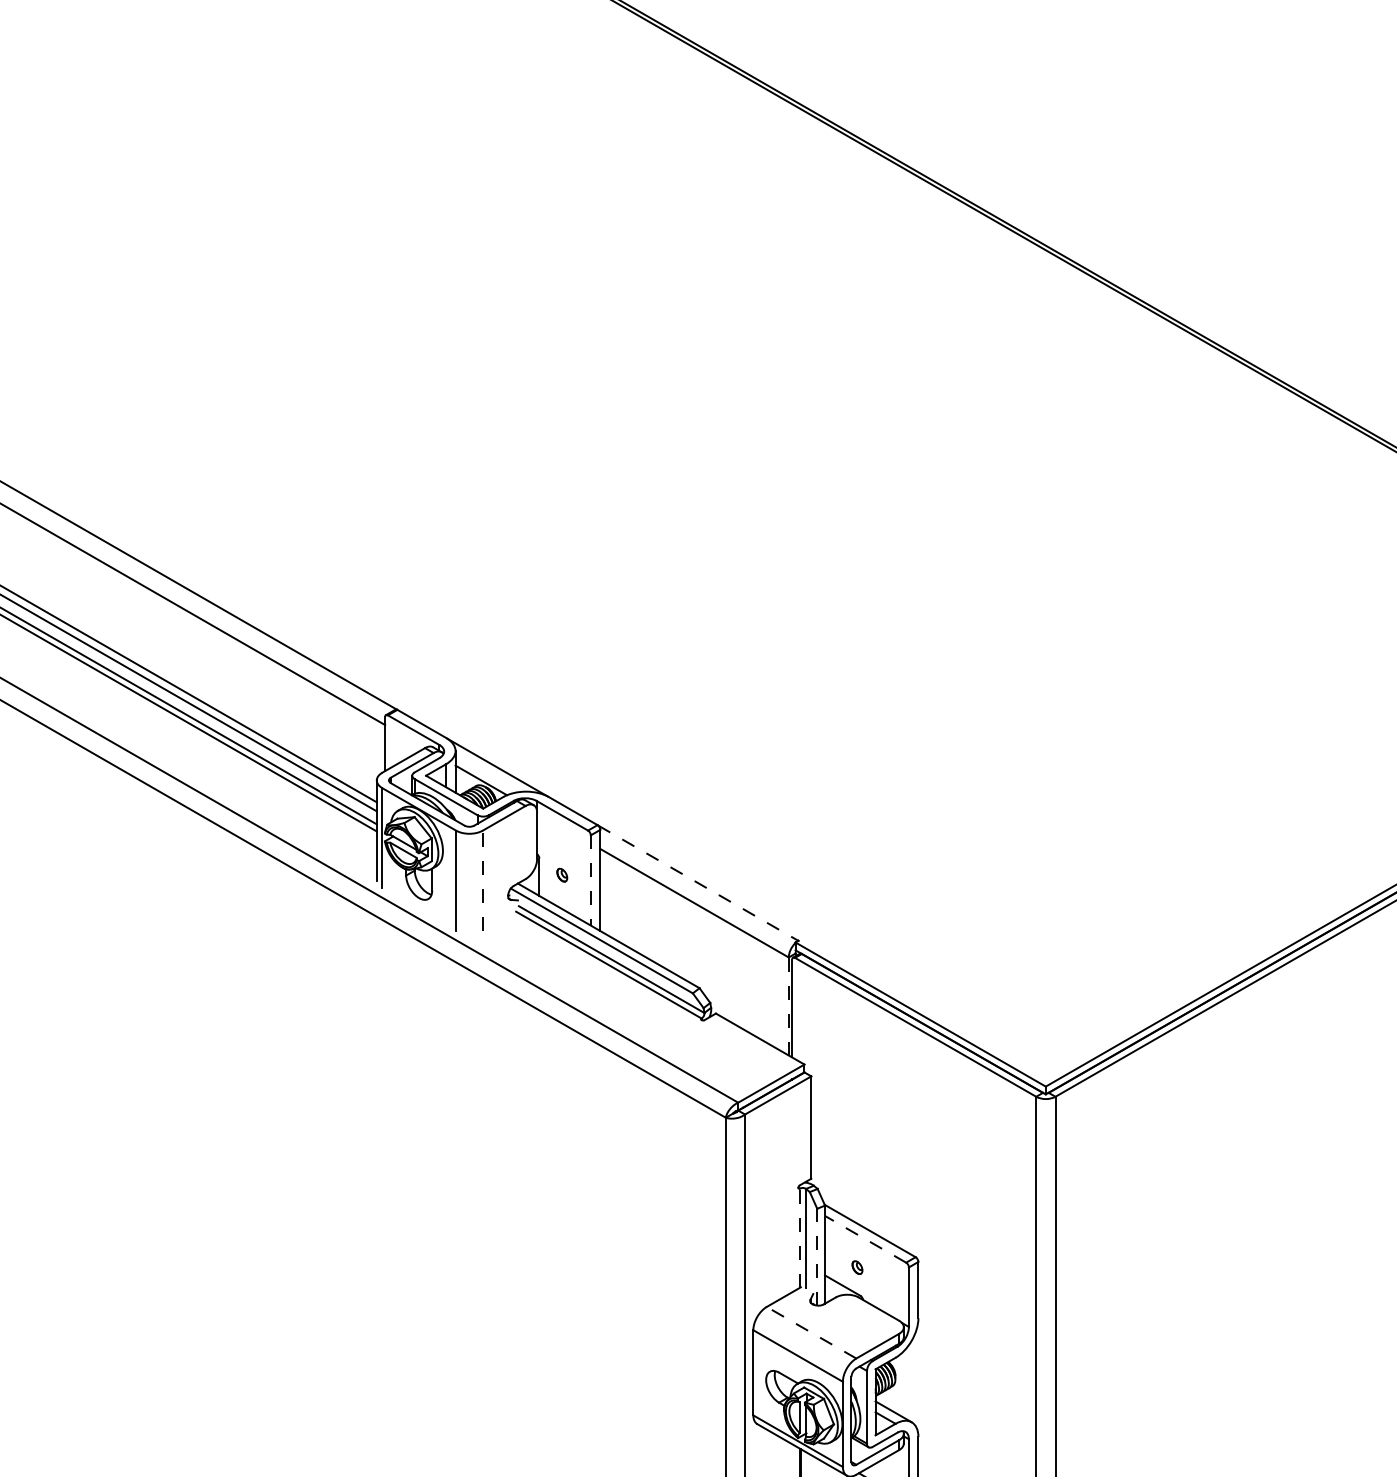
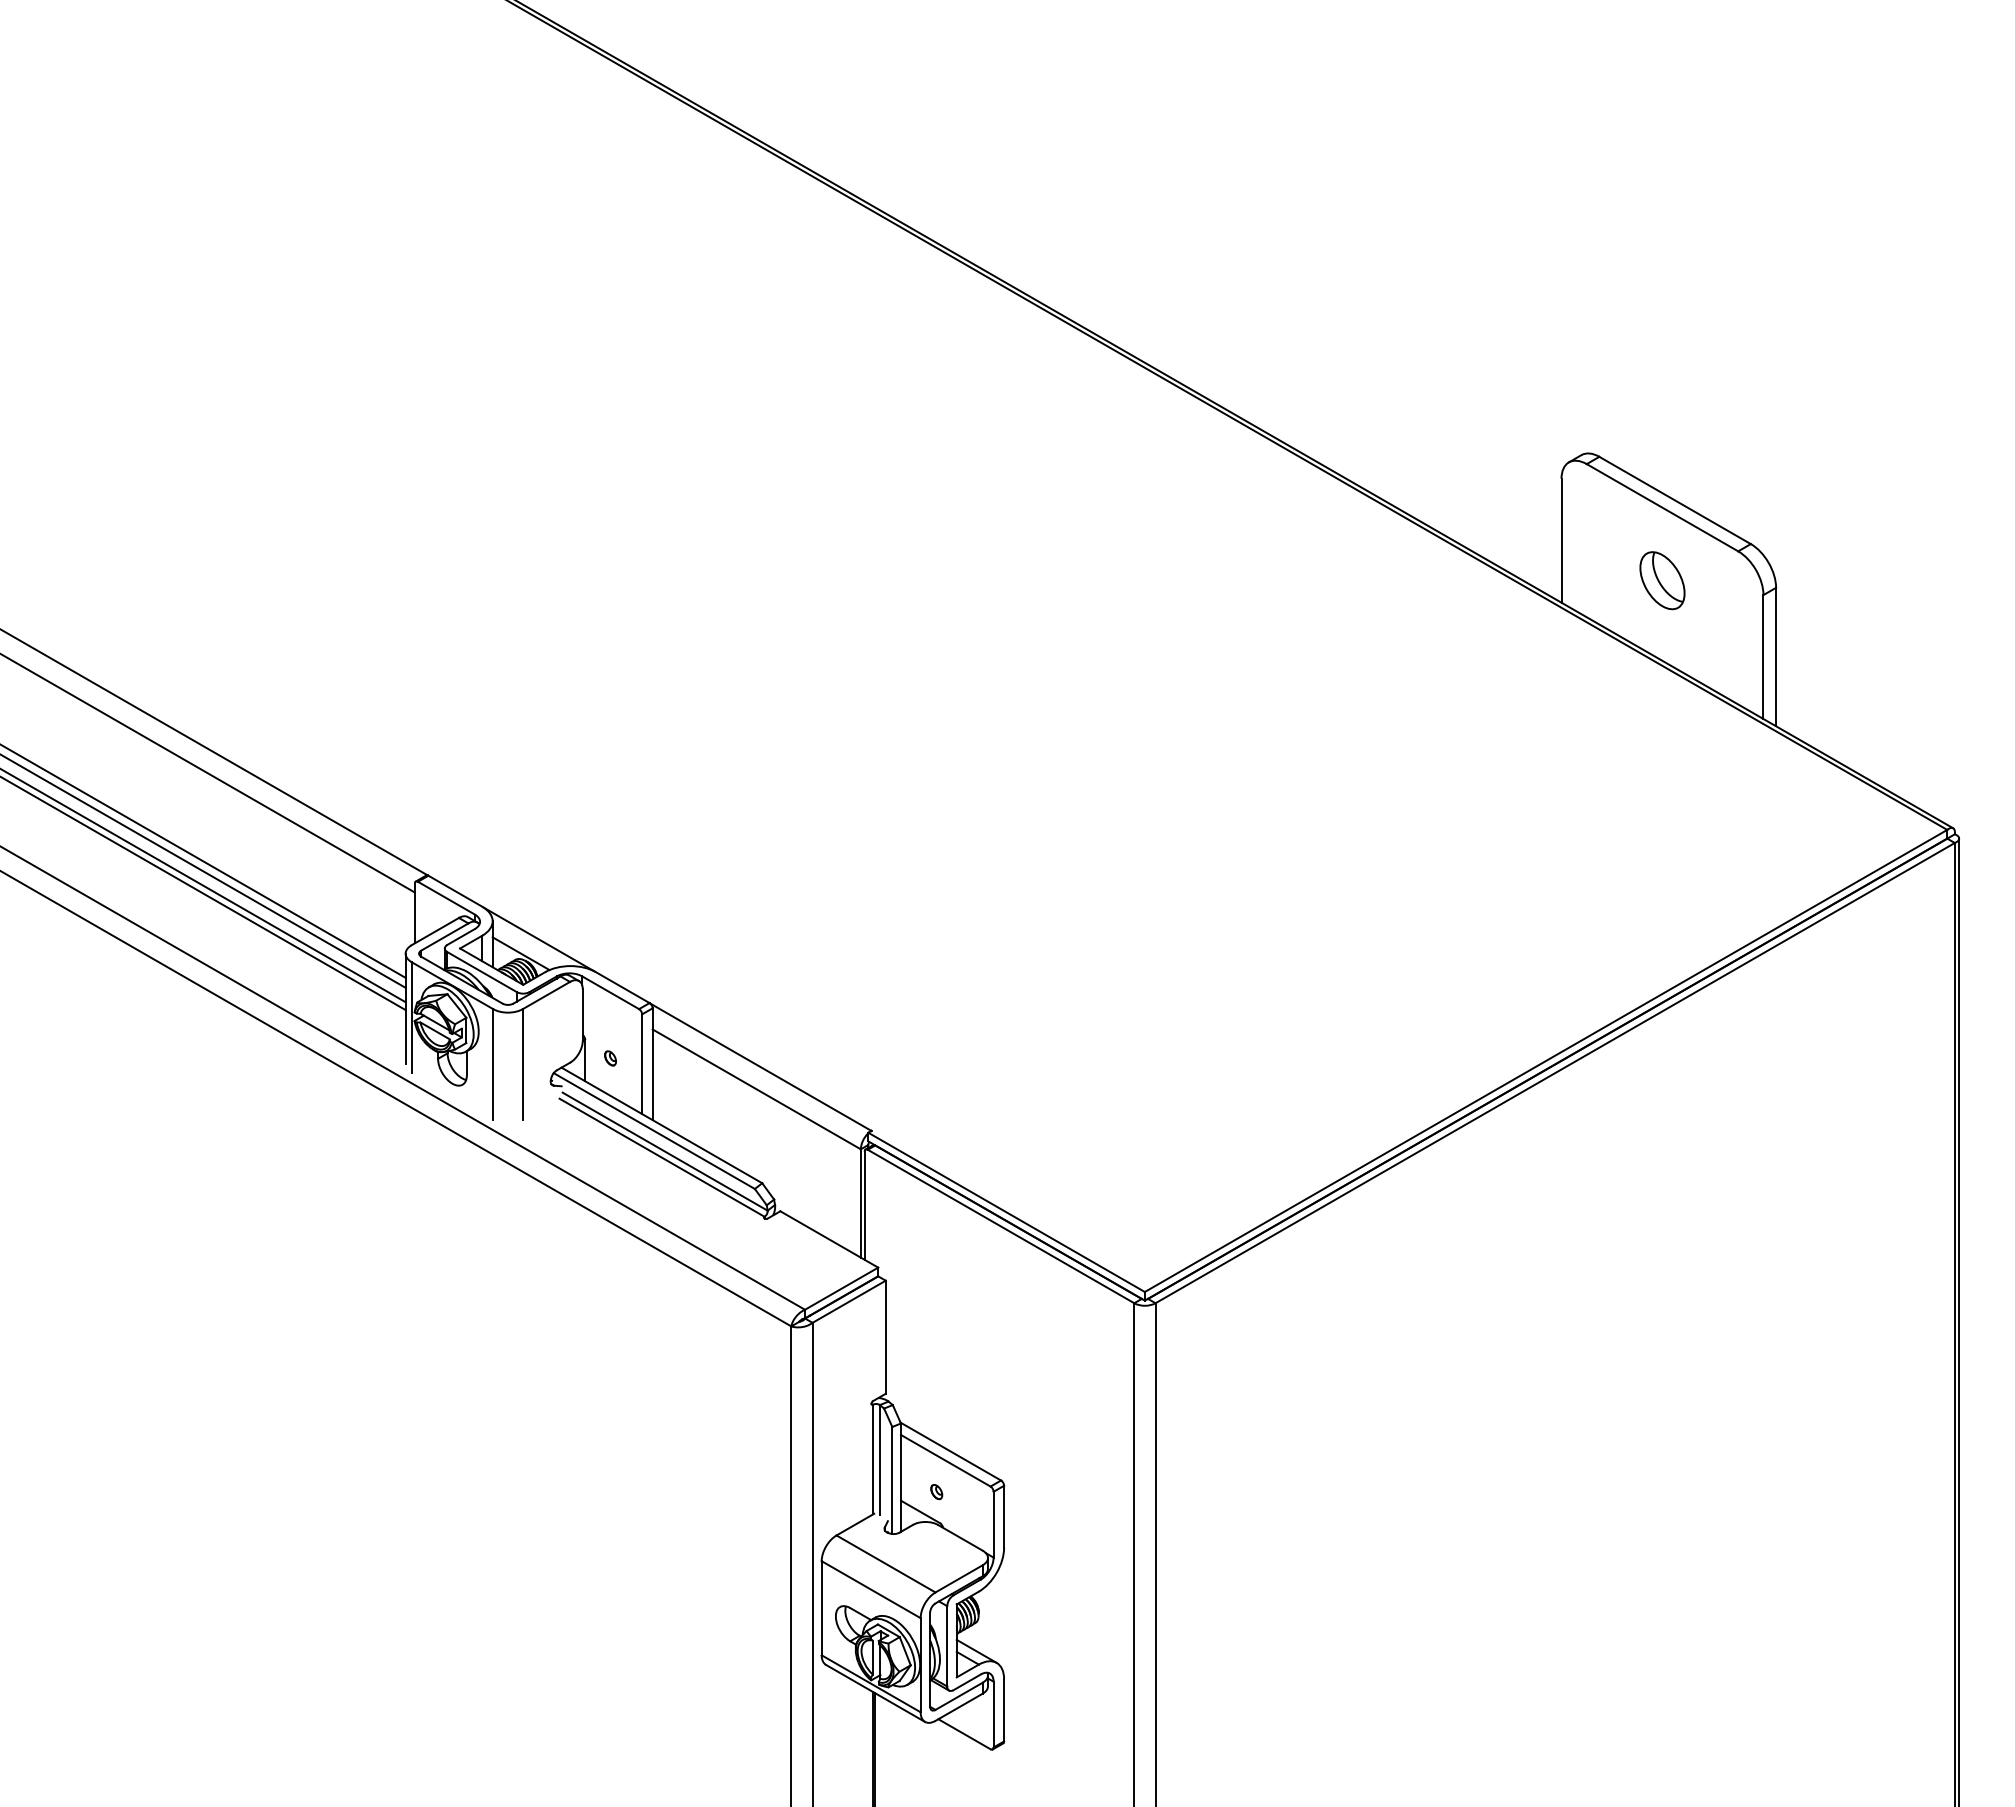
line: (482, 879) -> (522, 1063), dashed -> solid
line: (591, 880) -> (642, 1064), dashed -> solid
line: (697, 883) -> (760, 1067), dashed -> solid
line: (788, 1005) -> (860, 1202), dashed -> solid
line: (800, 1238) -> (873, 1459), dashed -> solid
line: (865, 1239) -> (945, 1460), dashed -> solid
line: (817, 1257) -> (892, 1480), dashed -> solid
line: (811, 1332) -> (885, 1563), dashed -> solid

